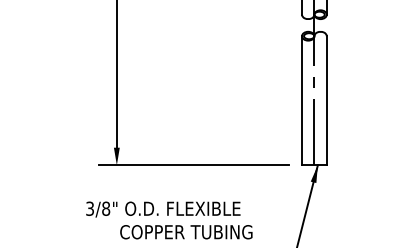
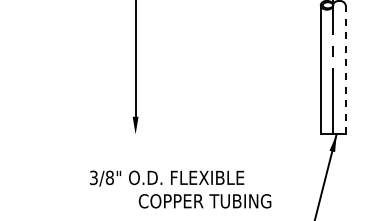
line: (326, 100) -> (345, 69), solid -> dashed
line: (194, 165) -> (213, 134), removed
text: (163, 209) -> (167, 178), moved

